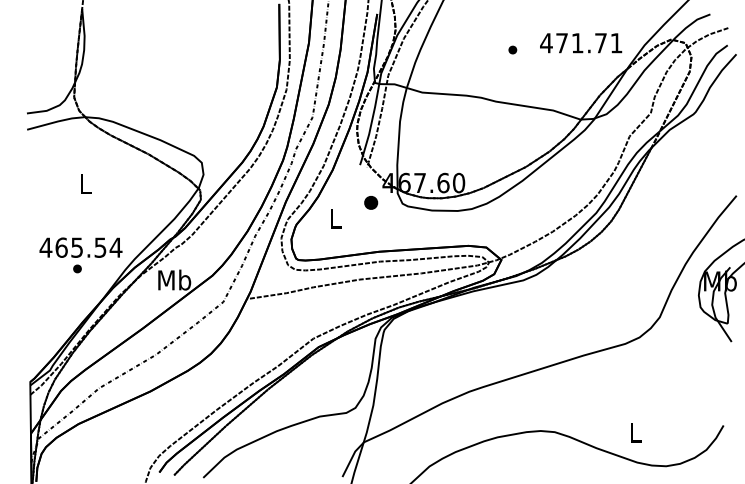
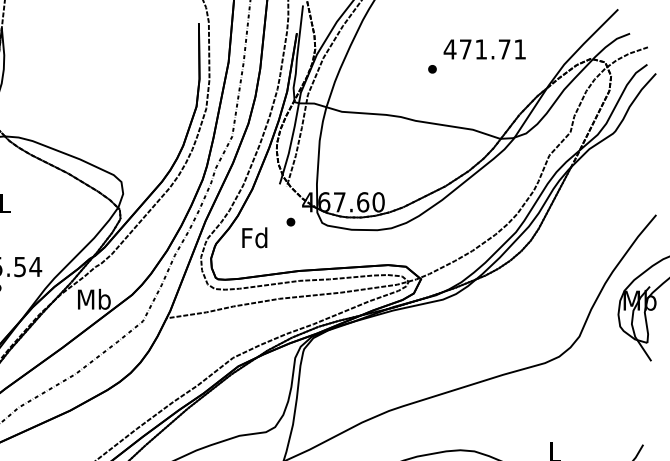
text: (581, 43) -> (485, 49), moved
part: (371, 202) -> (291, 221), size x0.62
text: (334, 218) -> (254, 237), L -> Fd

